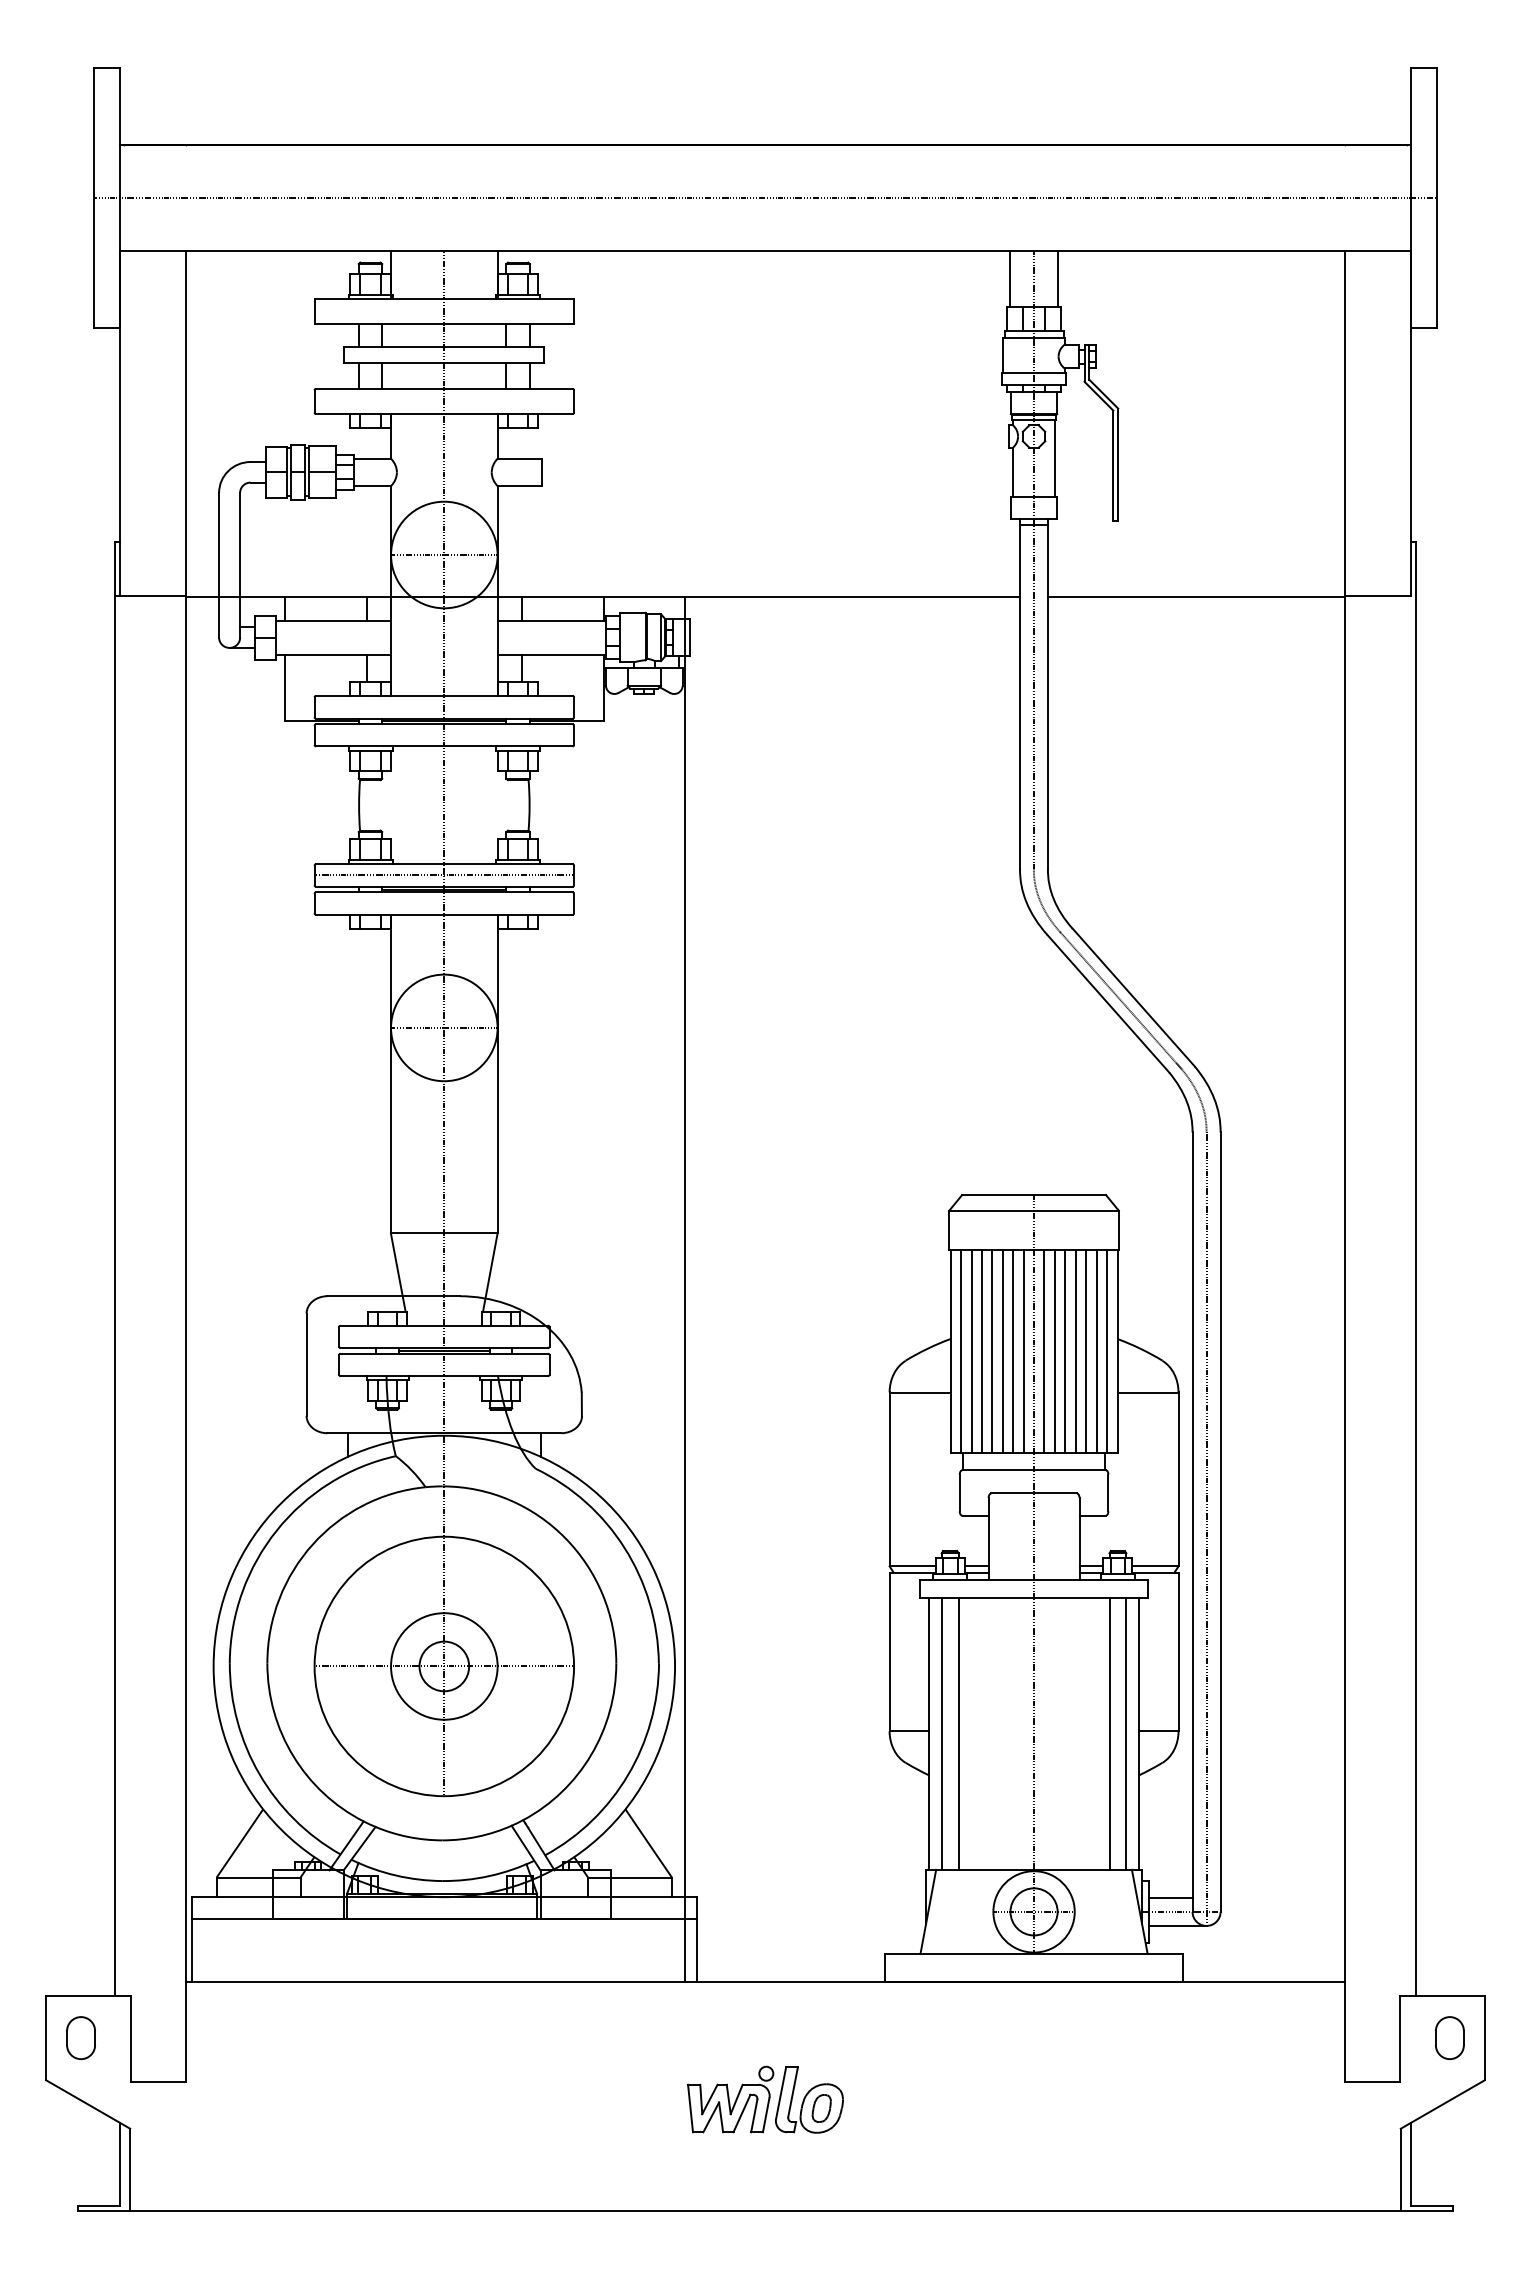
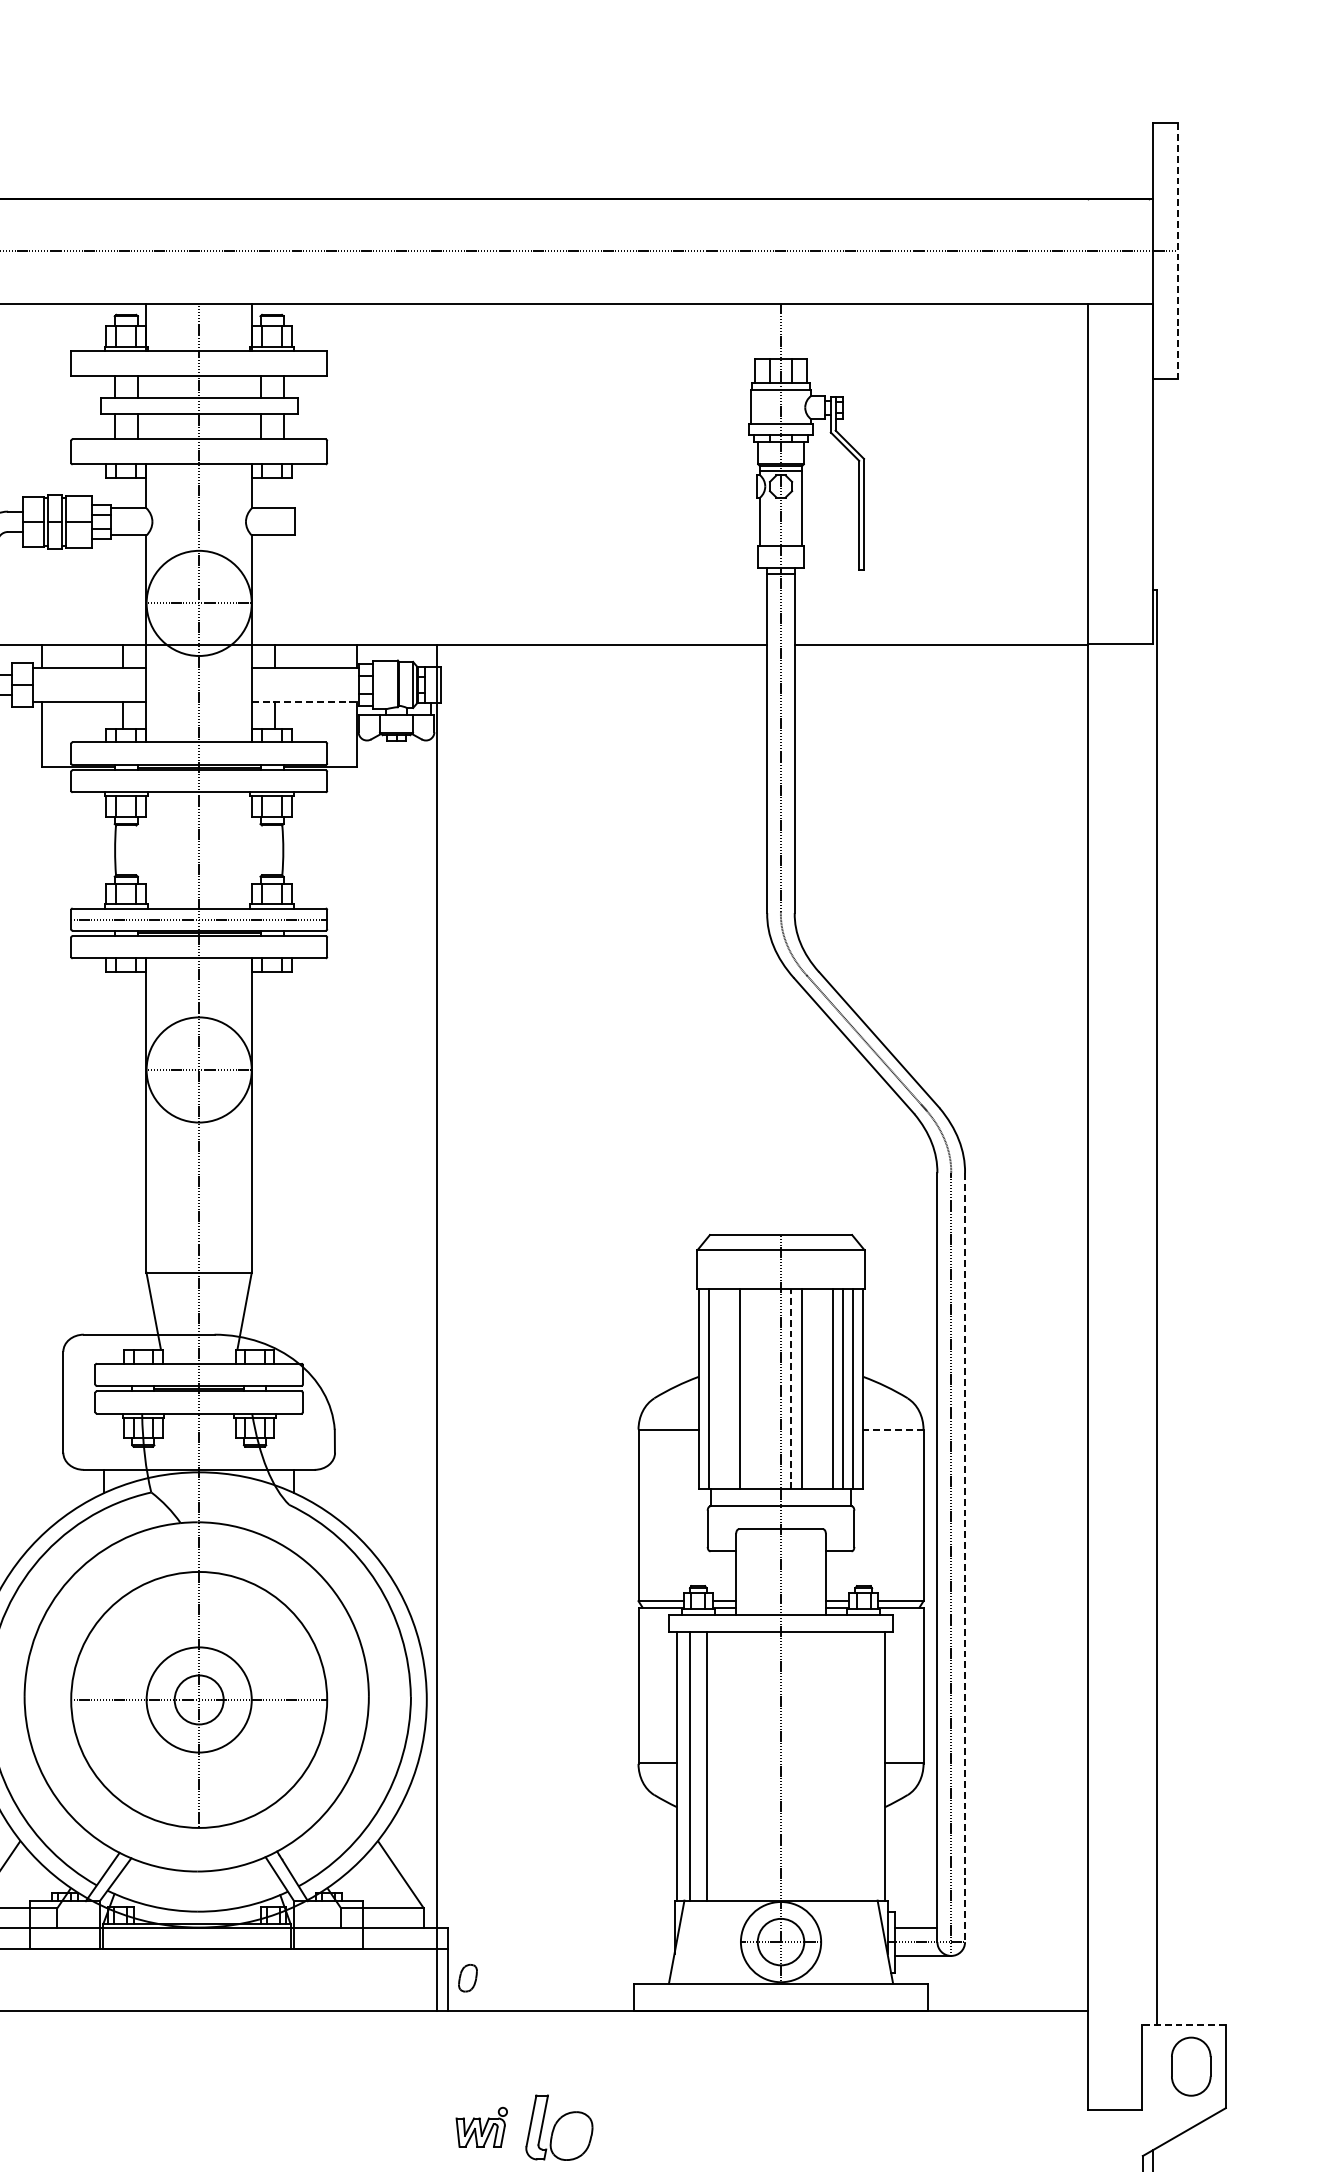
line: (1436, 198) -> (1178, 251), solid -> dashed
line: (1010, 279) -> (757, 331), removed
line: (1057, 279) -> (804, 331), removed
line: (552, 654) -> (305, 701), solid -> dashed
line: (971, 1351) -> (719, 1389), removed
line: (981, 1351) -> (729, 1389), removed
line: (1002, 1351) -> (749, 1389), removed
line: (1013, 1351) -> (760, 1389), removed
line: (1023, 1351) -> (770, 1389), removed
line: (1044, 1351) -> (791, 1389), solid -> dashed
line: (1065, 1351) -> (812, 1389), removed
line: (1075, 1351) -> (821, 1389), removed
line: (1148, 1392) -> (893, 1429), solid -> dashed
line: (1220, 1522) -> (964, 1557), solid -> dashed
line: (1109, 1733) -> (855, 1766), removed
line: (1126, 1733) -> (872, 1766), removed
line: (1442, 1996) -> (1183, 2025), solid -> dashed
part: (1449, 2037) -> (1190, 2066), size x1.4
part: (730, 2099) -> (481, 2127), size x0.6
part: (821, 2108) -> (467, 1978), moved

